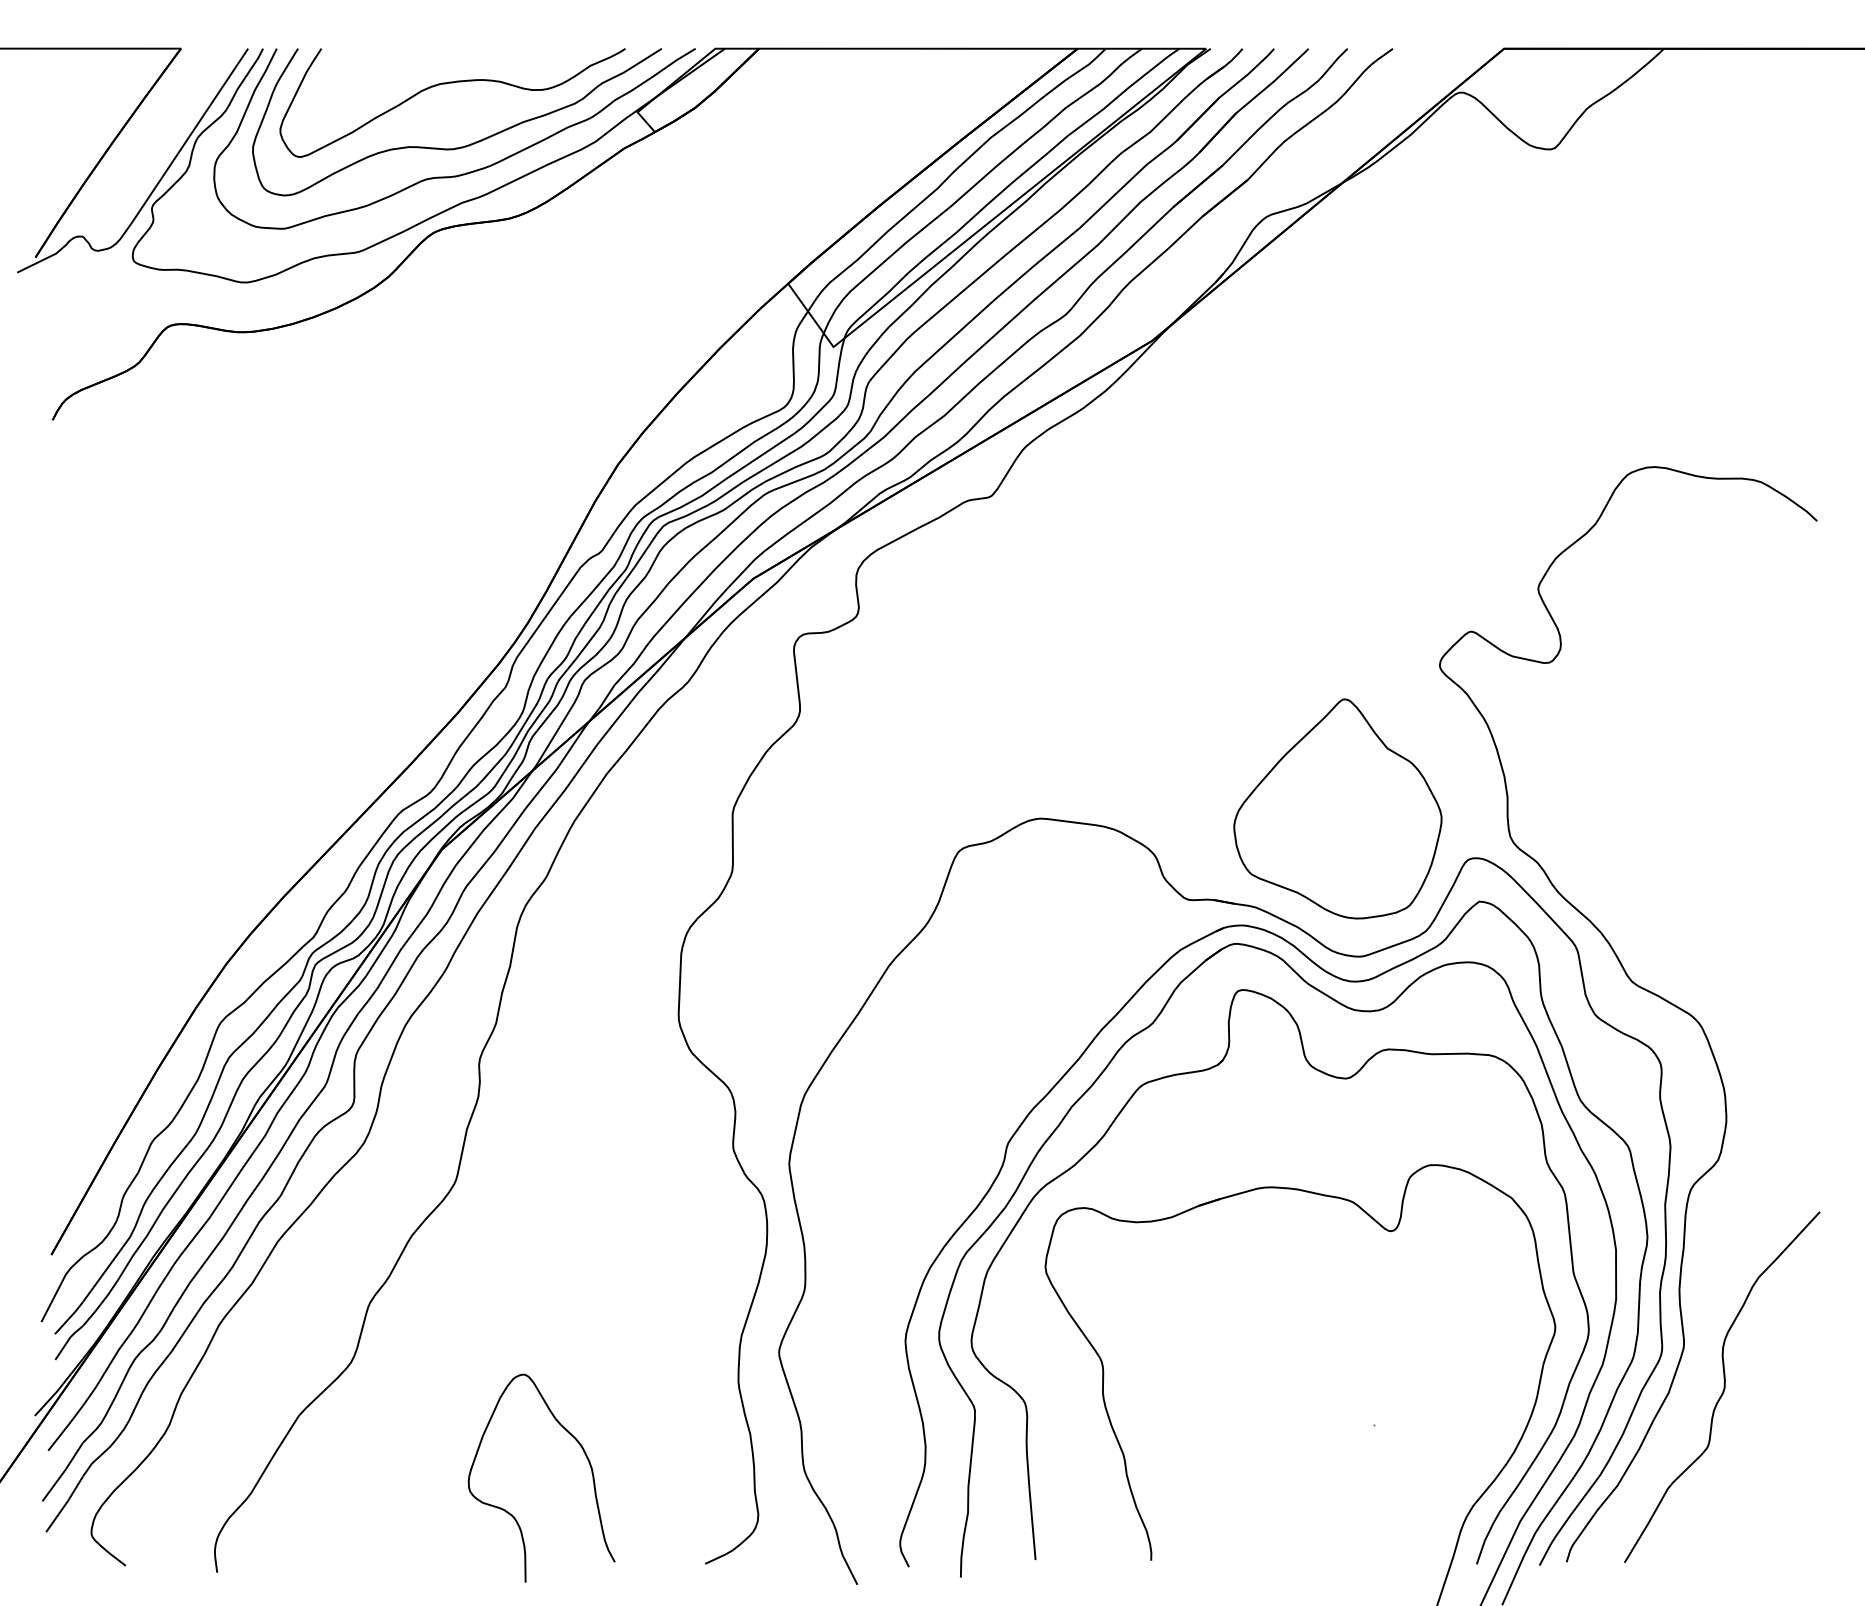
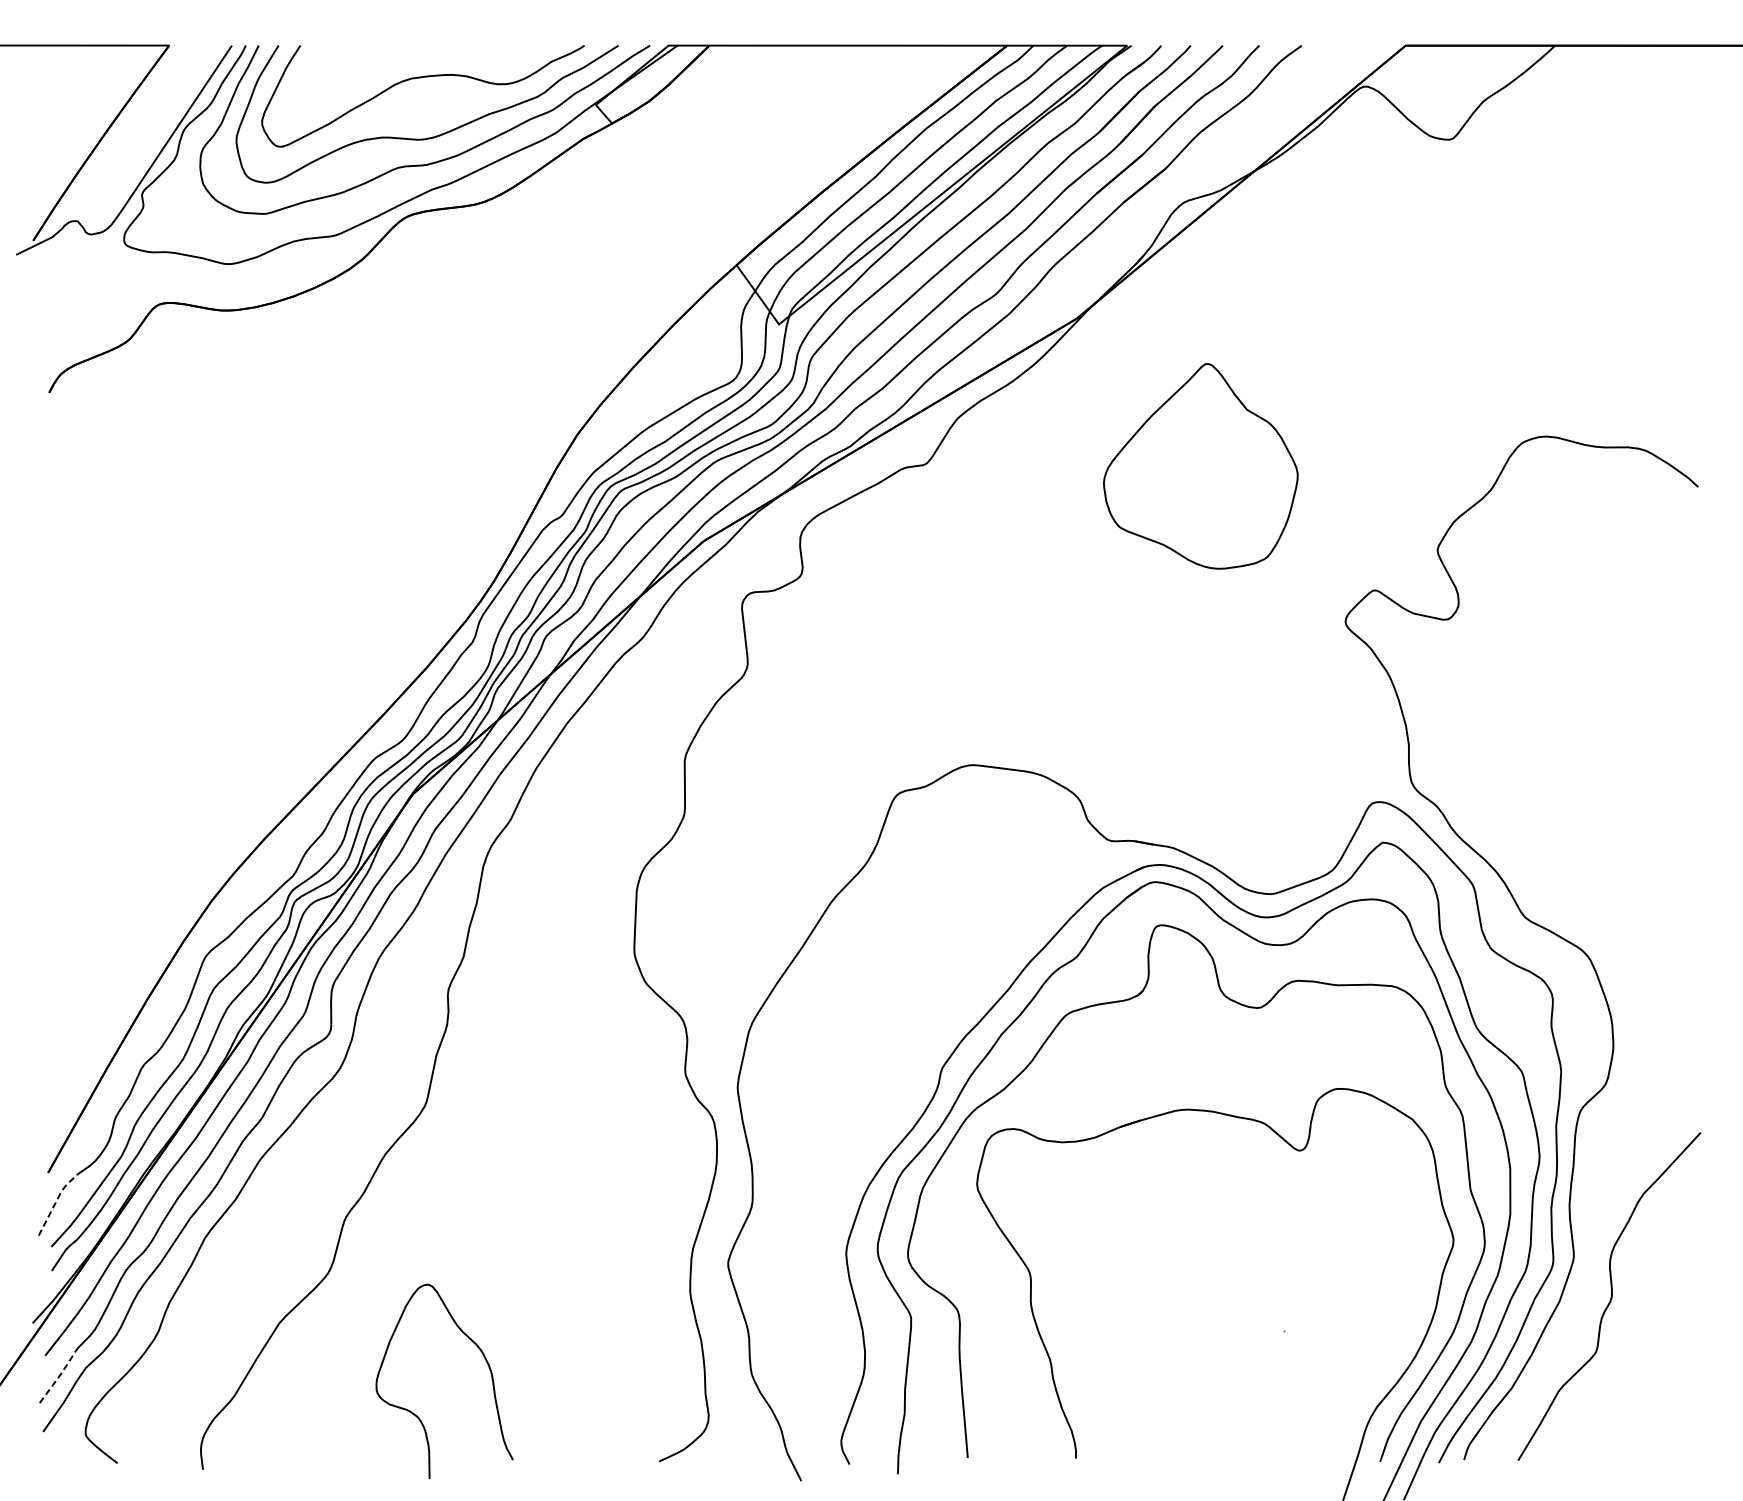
part: (1337, 808) -> (1200, 465), moved
line: (60, 1285) -> (56, 1201), solid -> dashed
line: (63, 1472) -> (59, 1376), solid -> dashed
curve: (512, 1514) -> (417, 1415), moved

